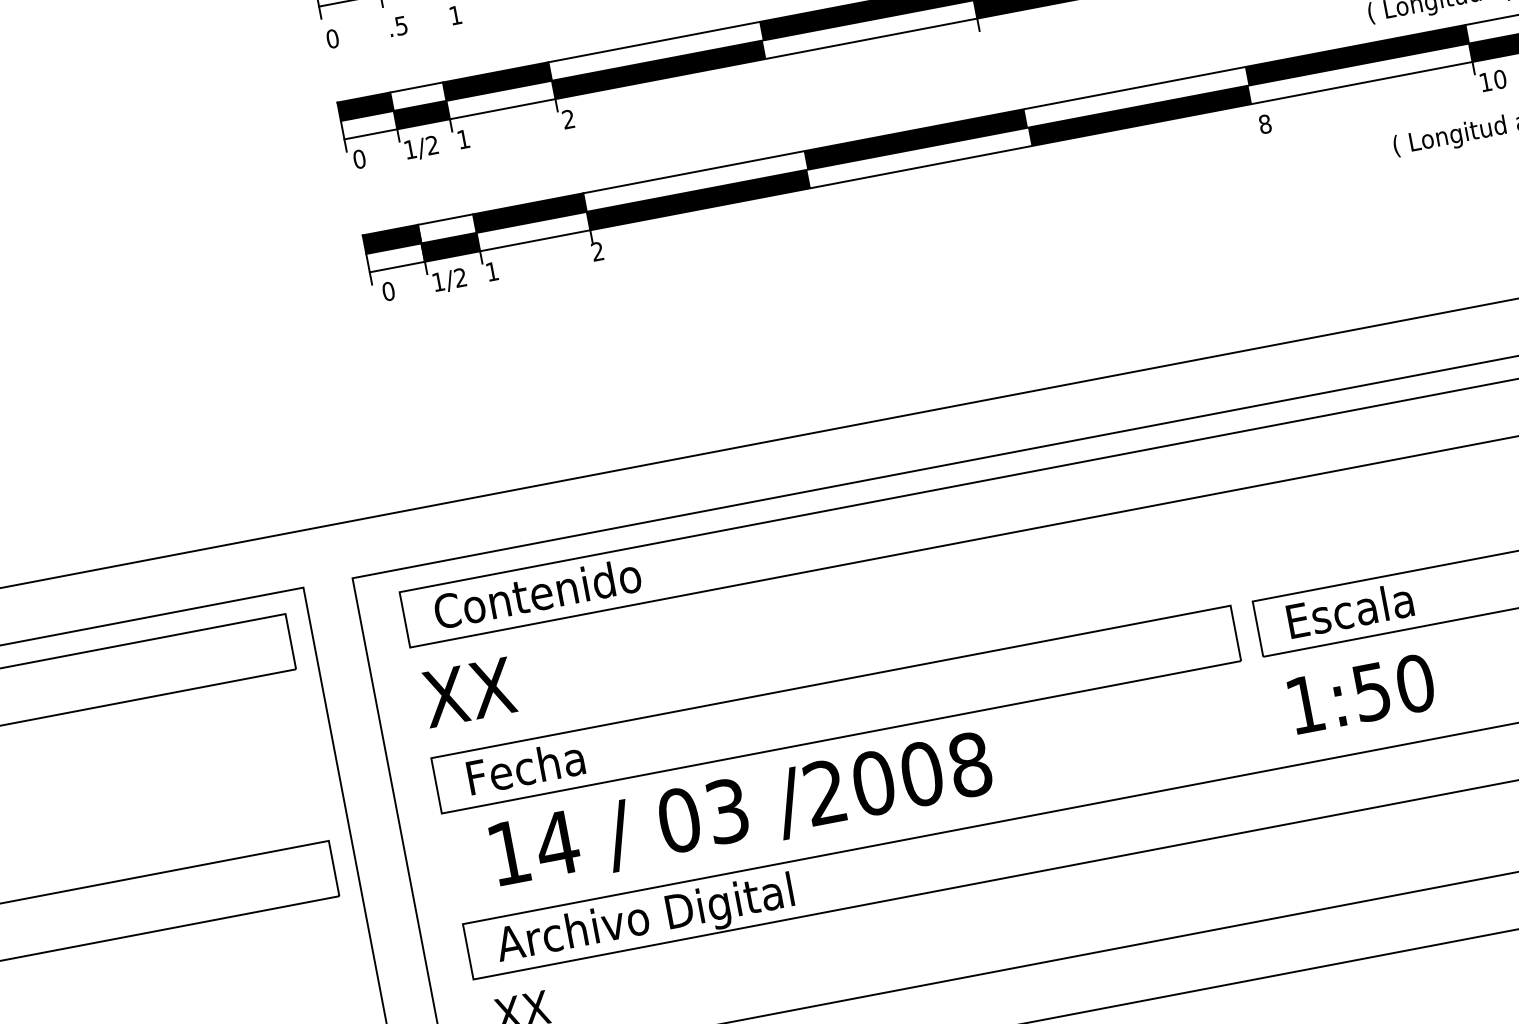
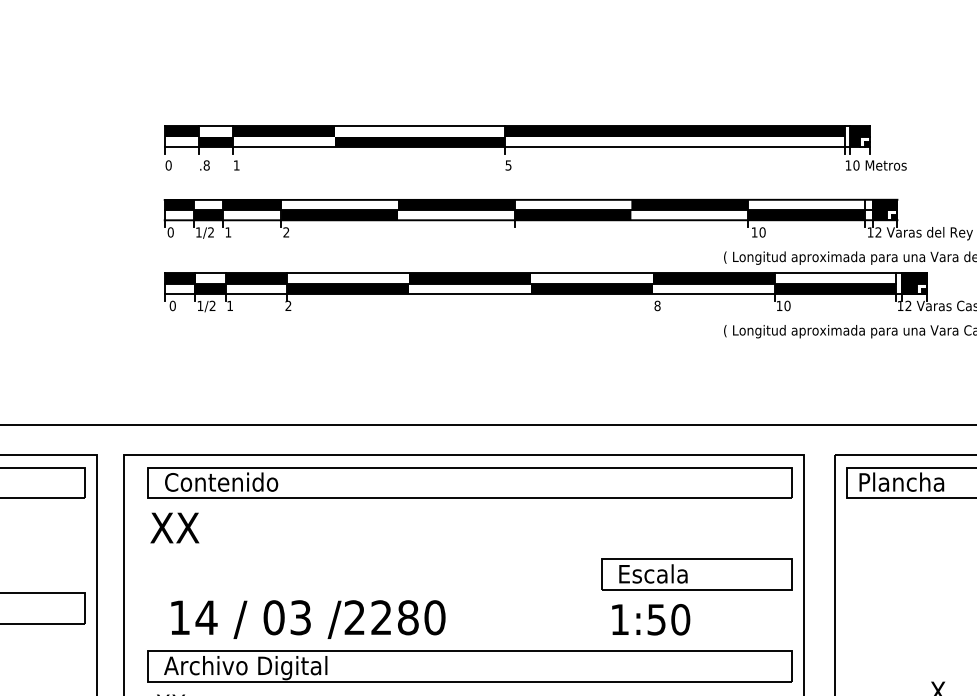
text: (401, 25) -> (206, 165), .5 -> .8
part: (835, 709) -> (368, 574), removed
text: (922, 773) -> (408, 617), /2008 -> /2280

